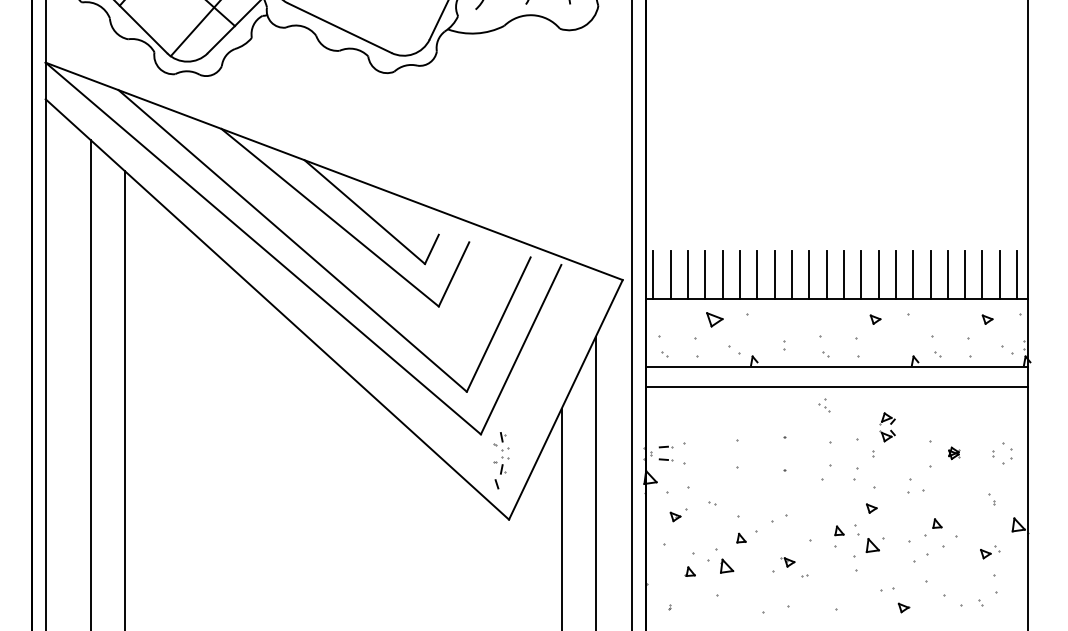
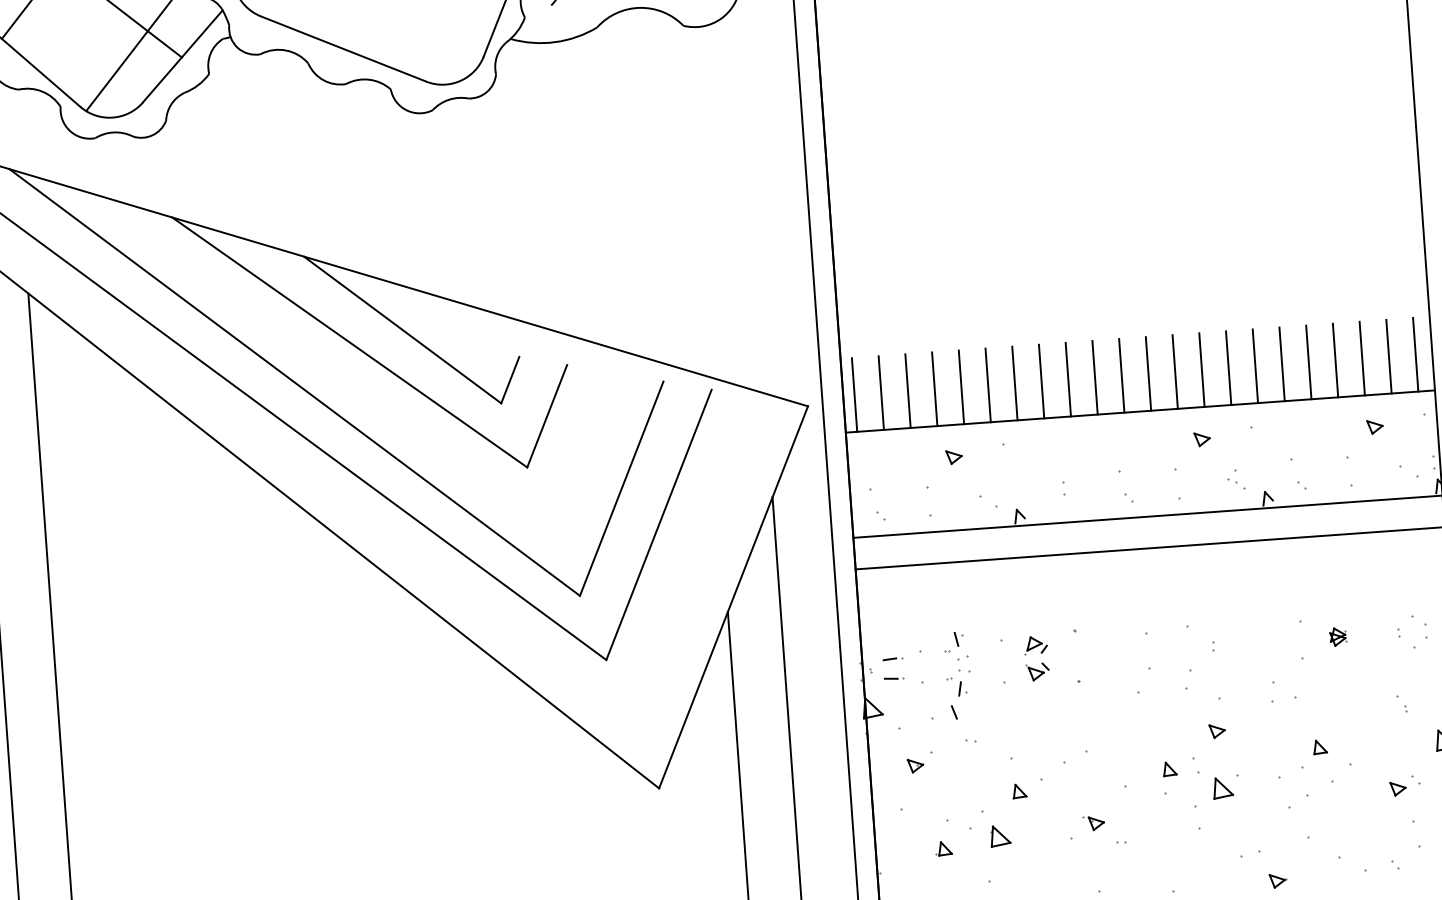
part: (714, 319) -> (953, 456), size x0.62
part: (824, 405) -> (1236, 480), moved
part: (887, 427) -> (1036, 658), moved
part: (501, 460) -> (958, 675), moved

